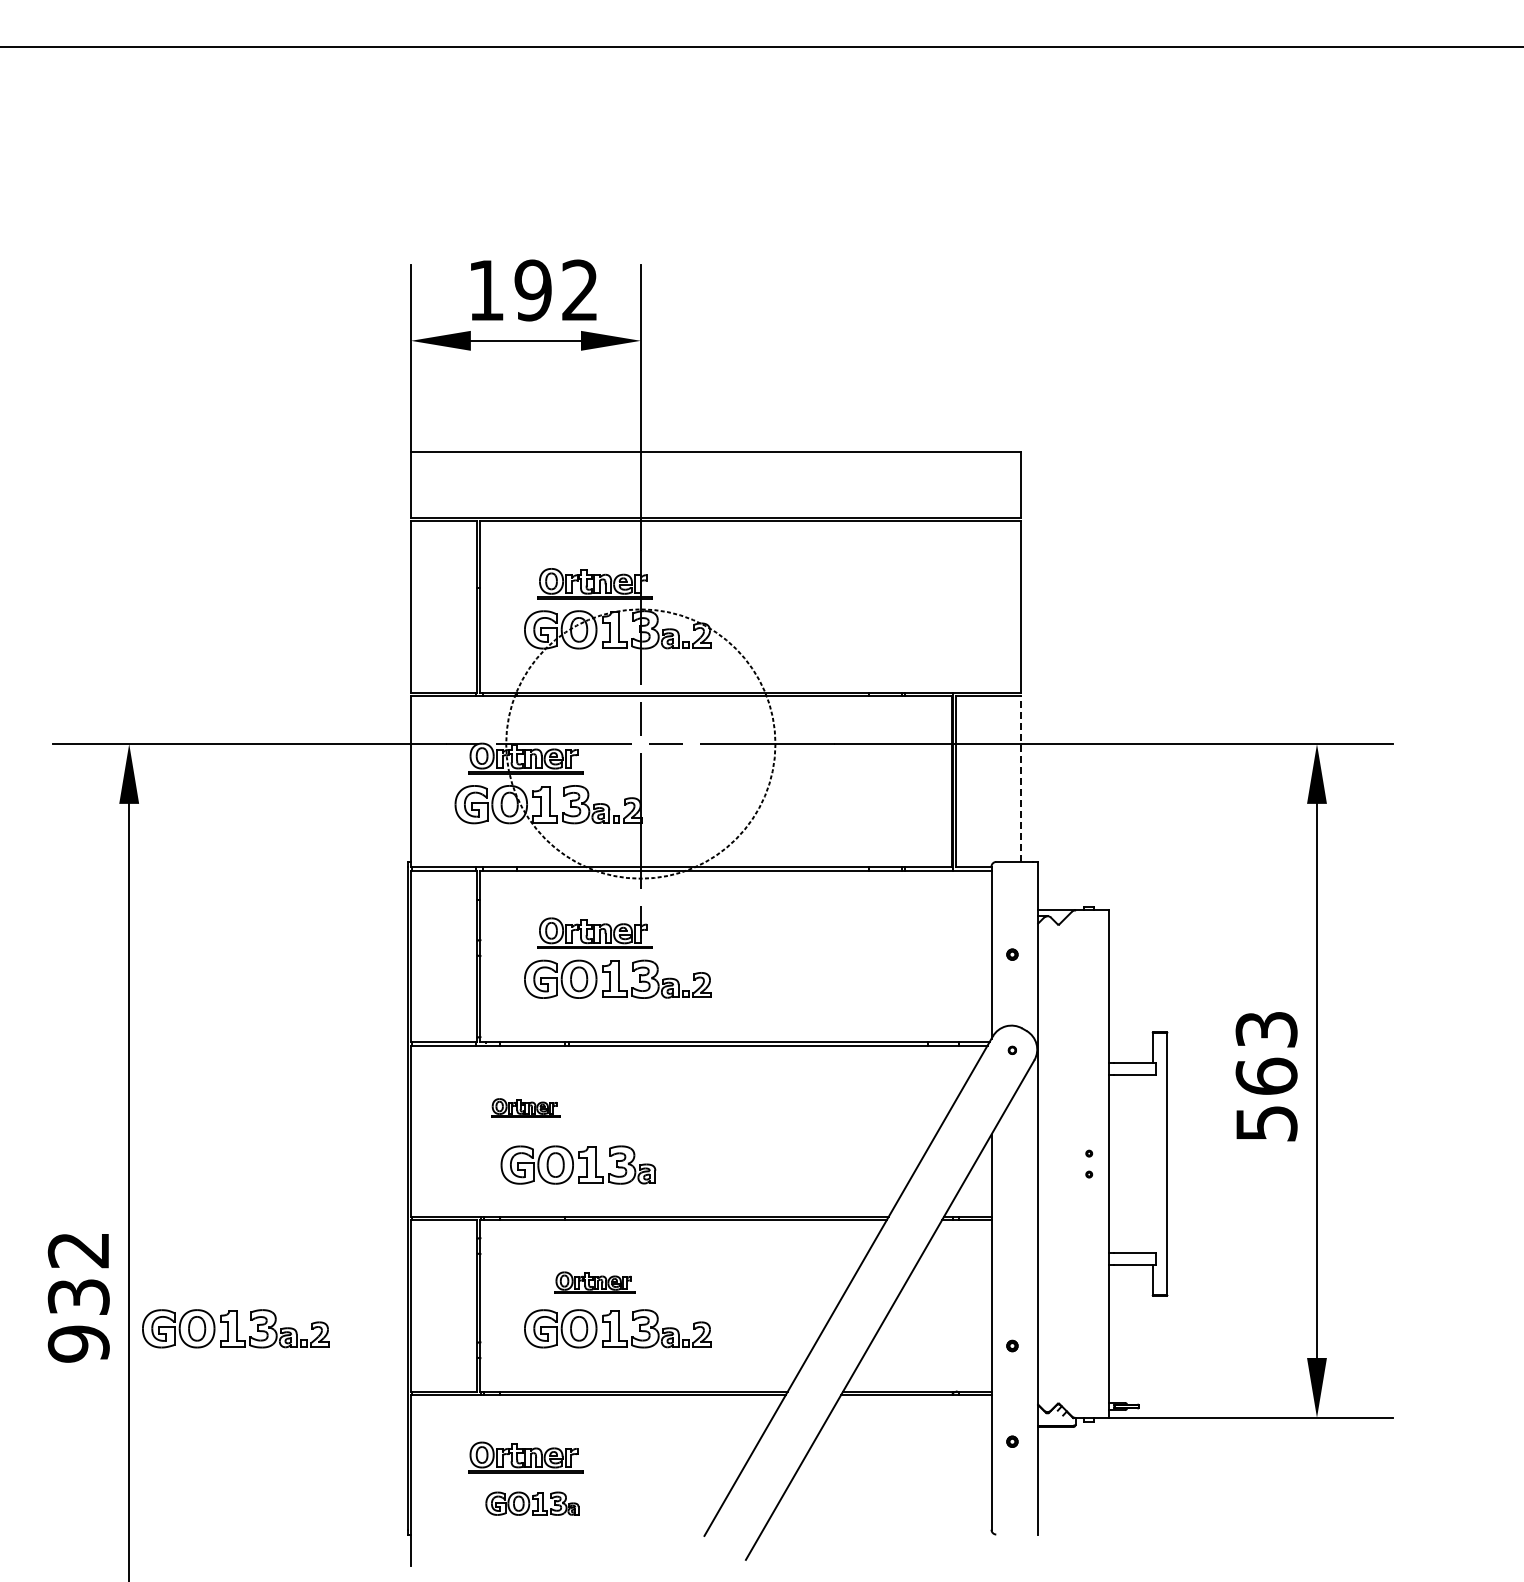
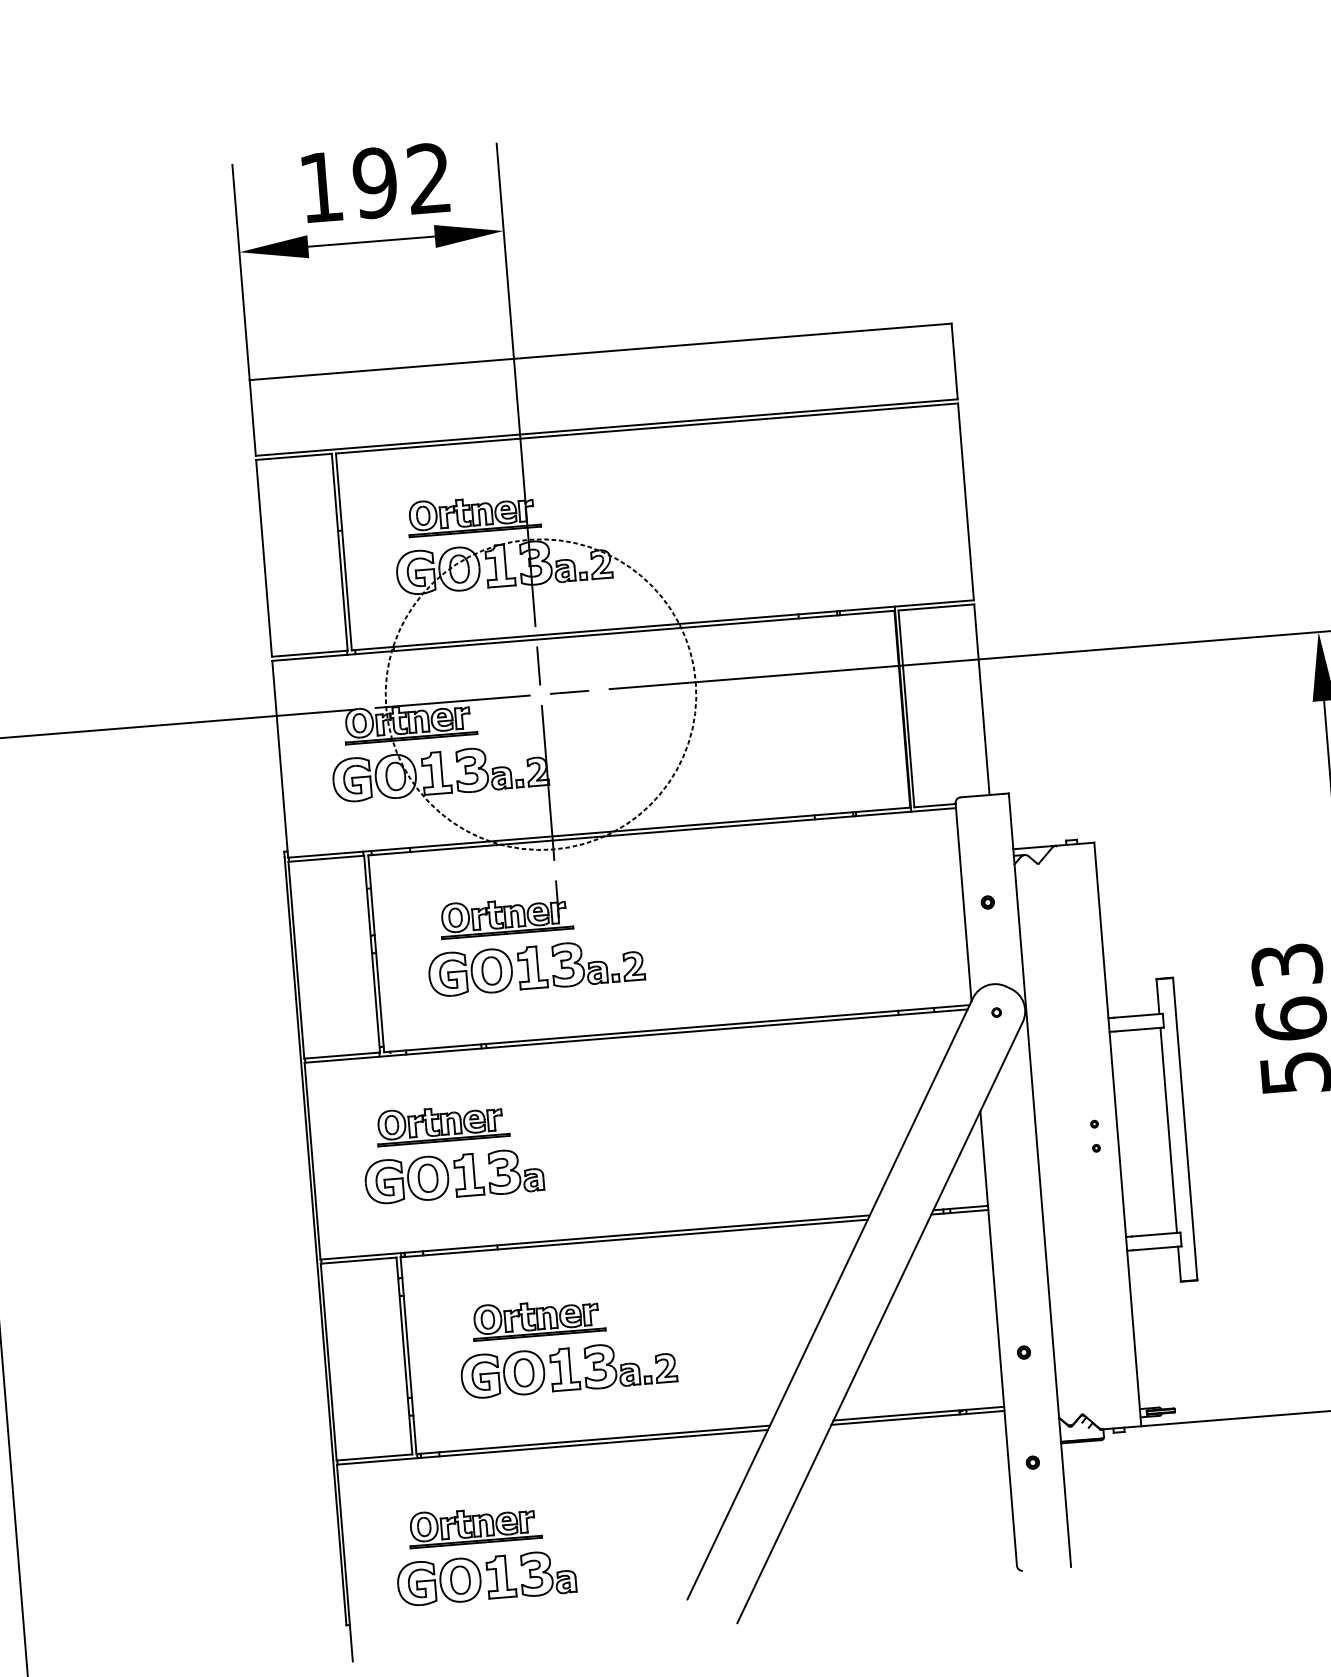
line: (1021, 779) -> (982, 700), dashed -> solid
part: (525, 1107) -> (441, 1123), size x1.67
line: (1152, 1163) -> (1168, 1129), added
part: (578, 1164) -> (454, 1175), moved
part: (594, 1282) -> (537, 1318), size x1.43
part: (235, 1328) -> (128, 1404), removed
part: (532, 1503) -> (486, 1578), size x1.67

